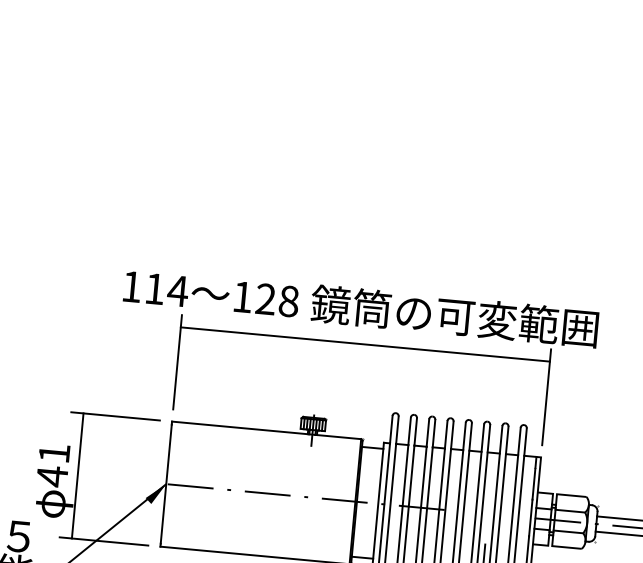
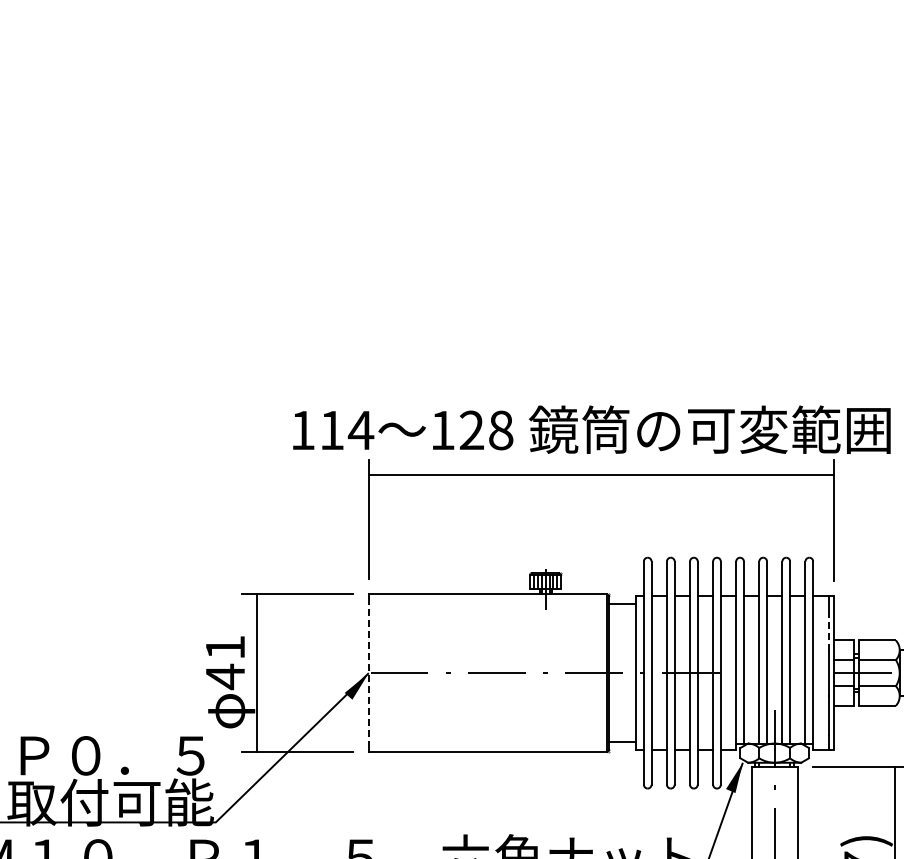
line: (165, 484) -> (368, 673), solid -> dashed
line: (533, 484) -> (828, 631), solid -> dashed

